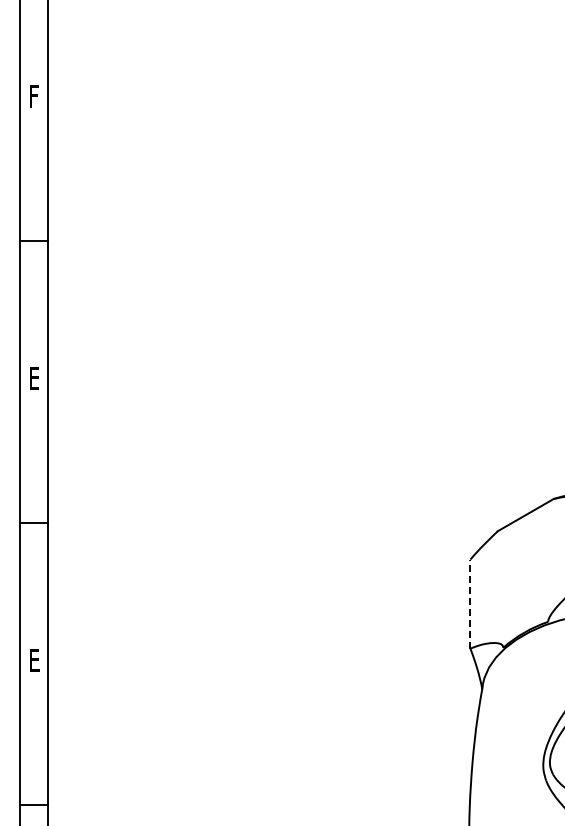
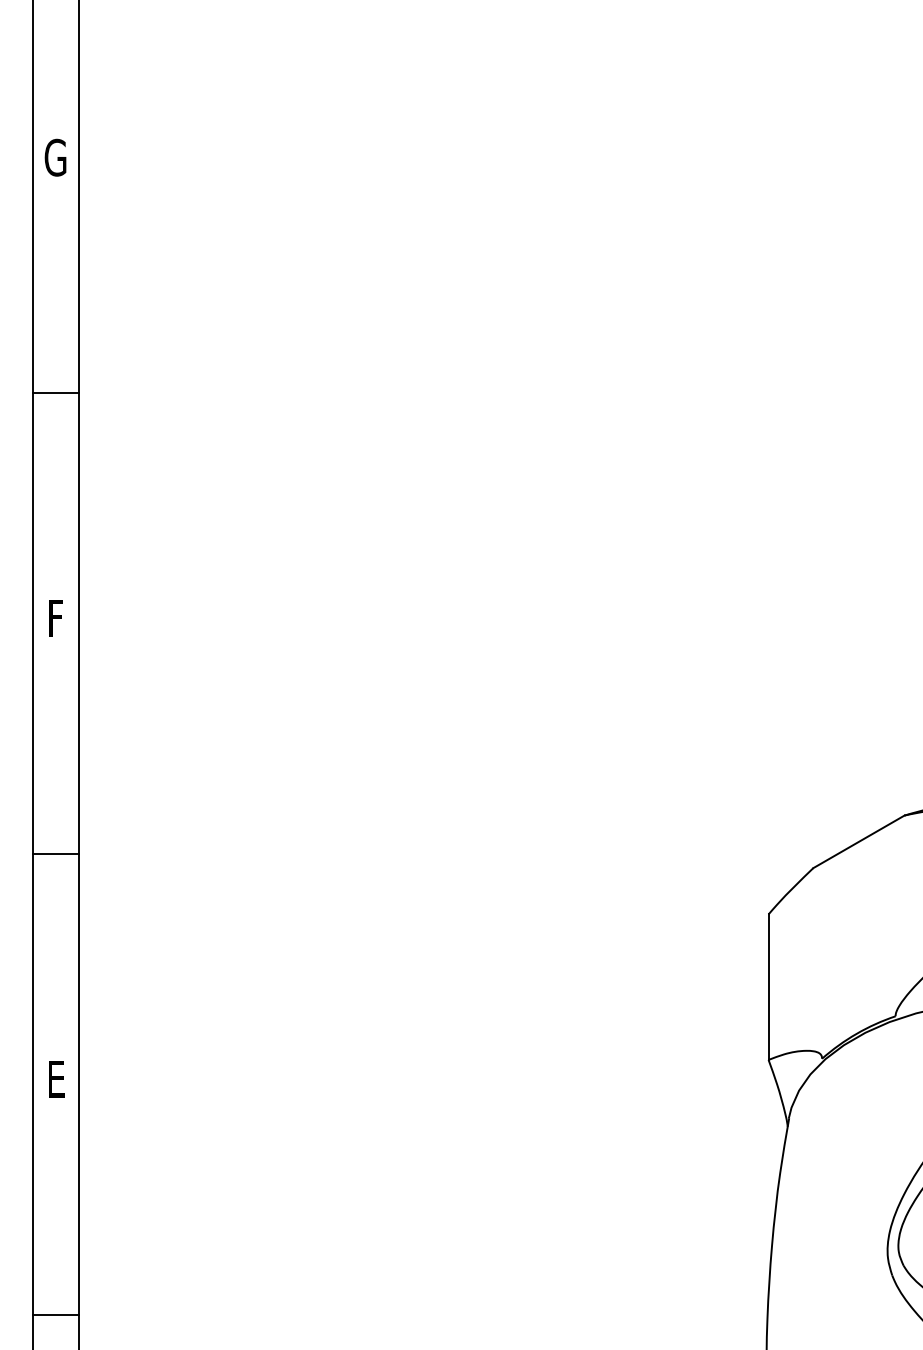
text: (33, 95) -> (54, 156), F -> G
text: (35, 382) -> (57, 625), E -> F
line: (470, 604) -> (768, 987), dashed -> solid

